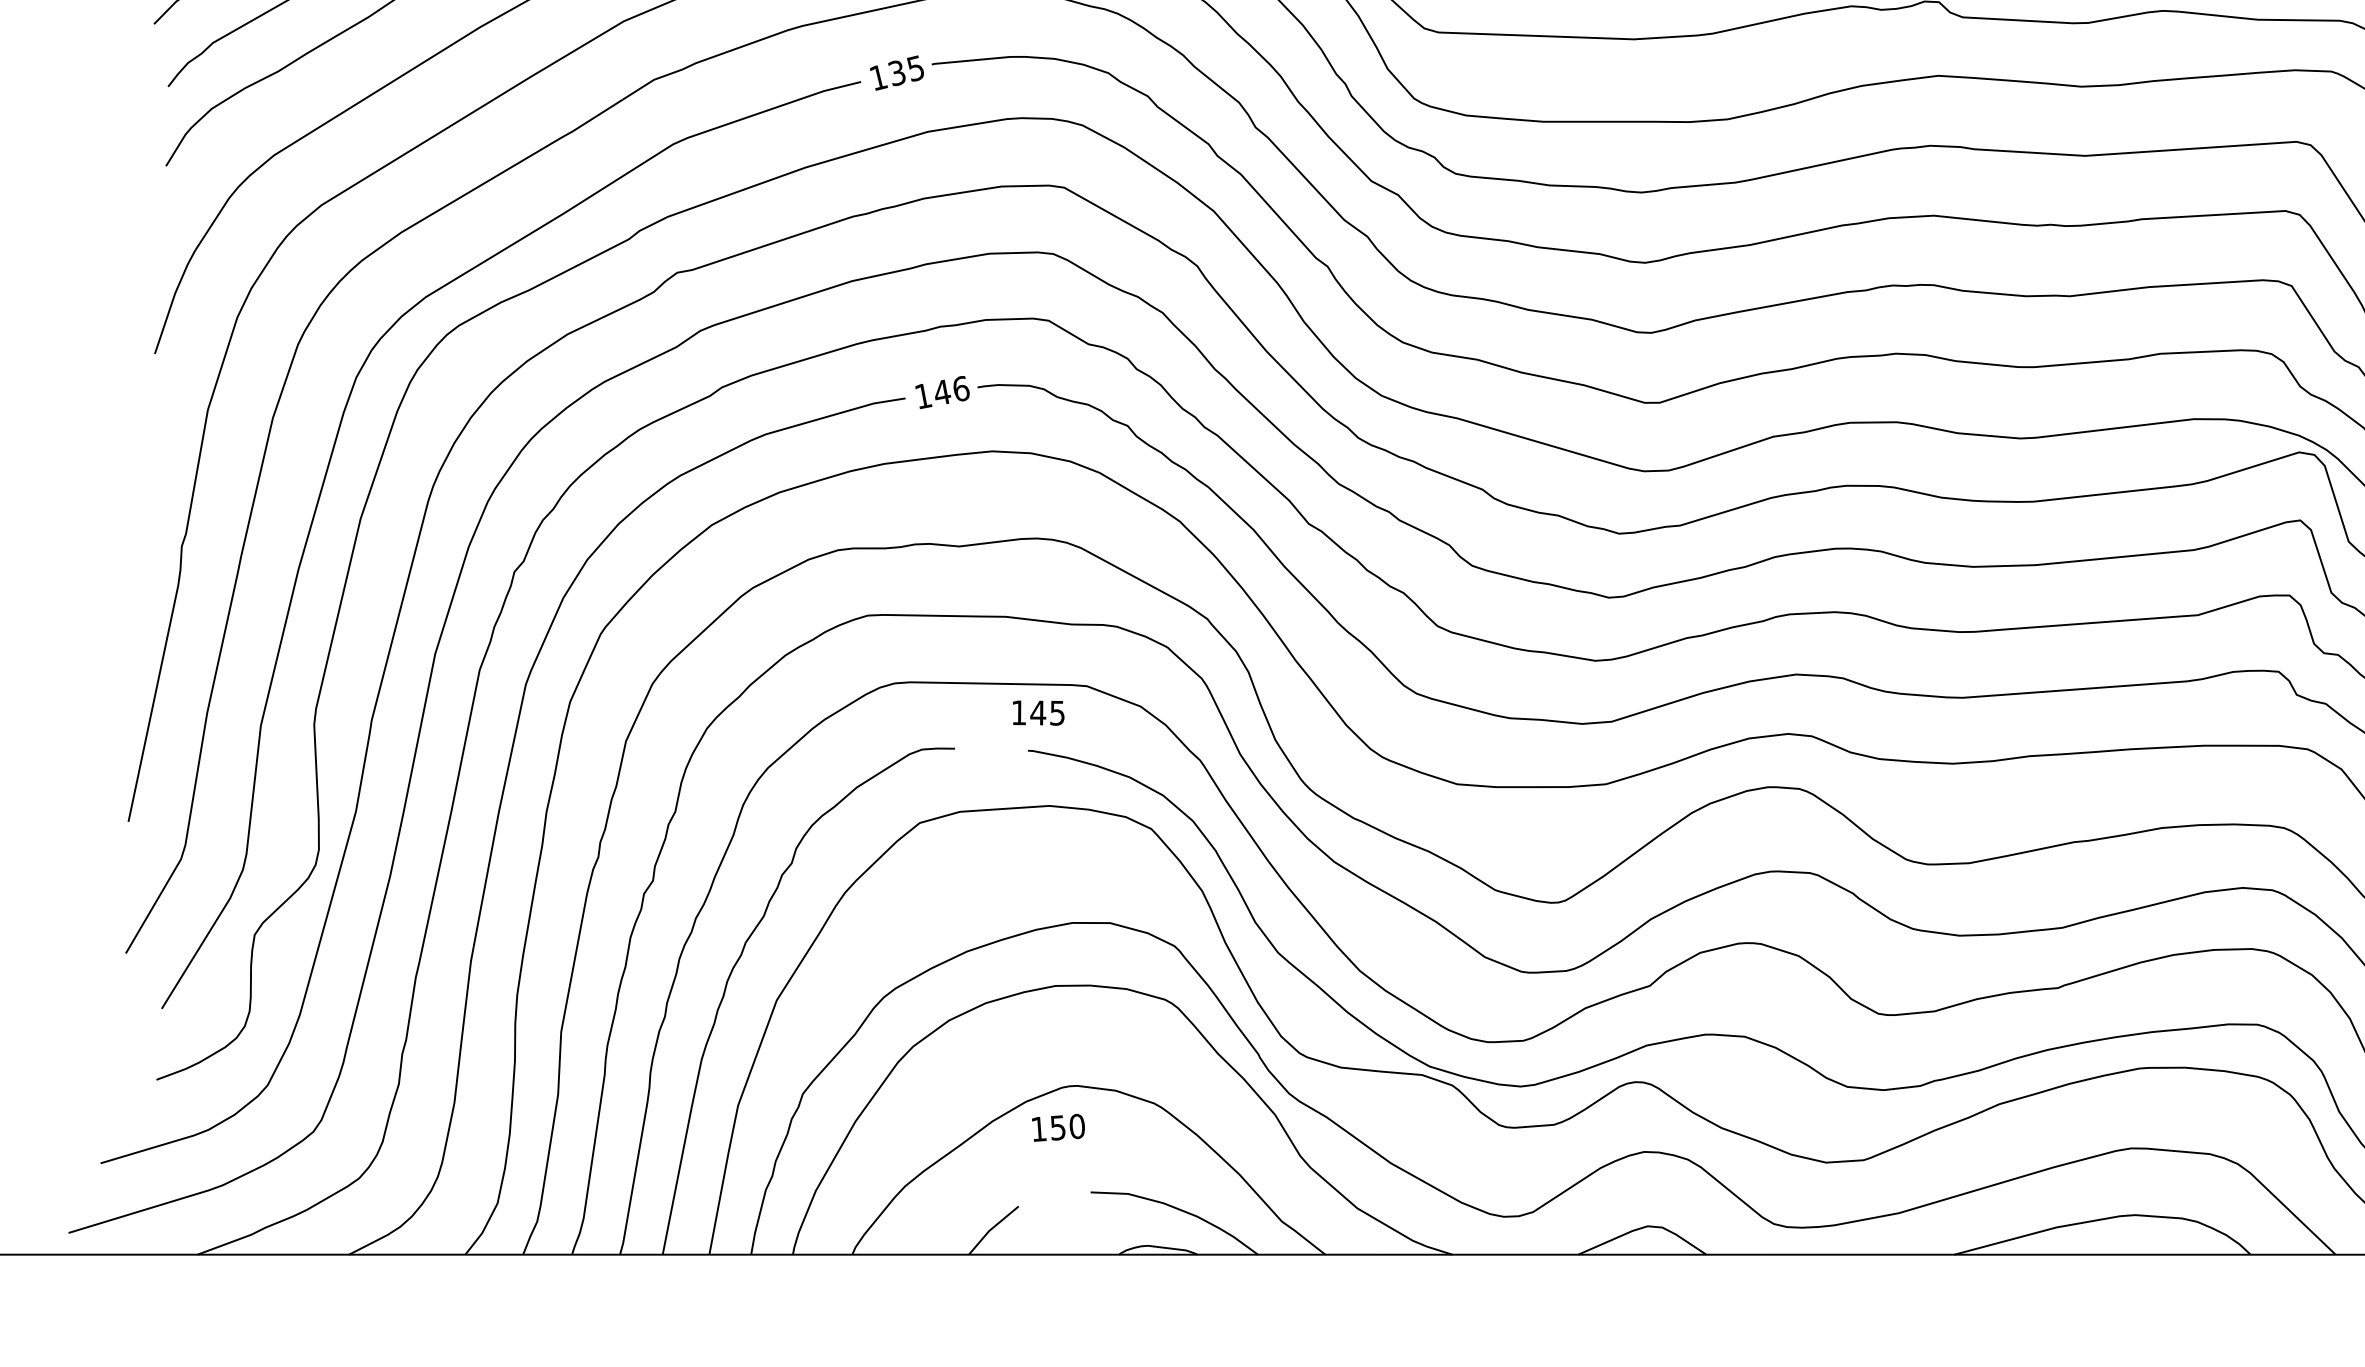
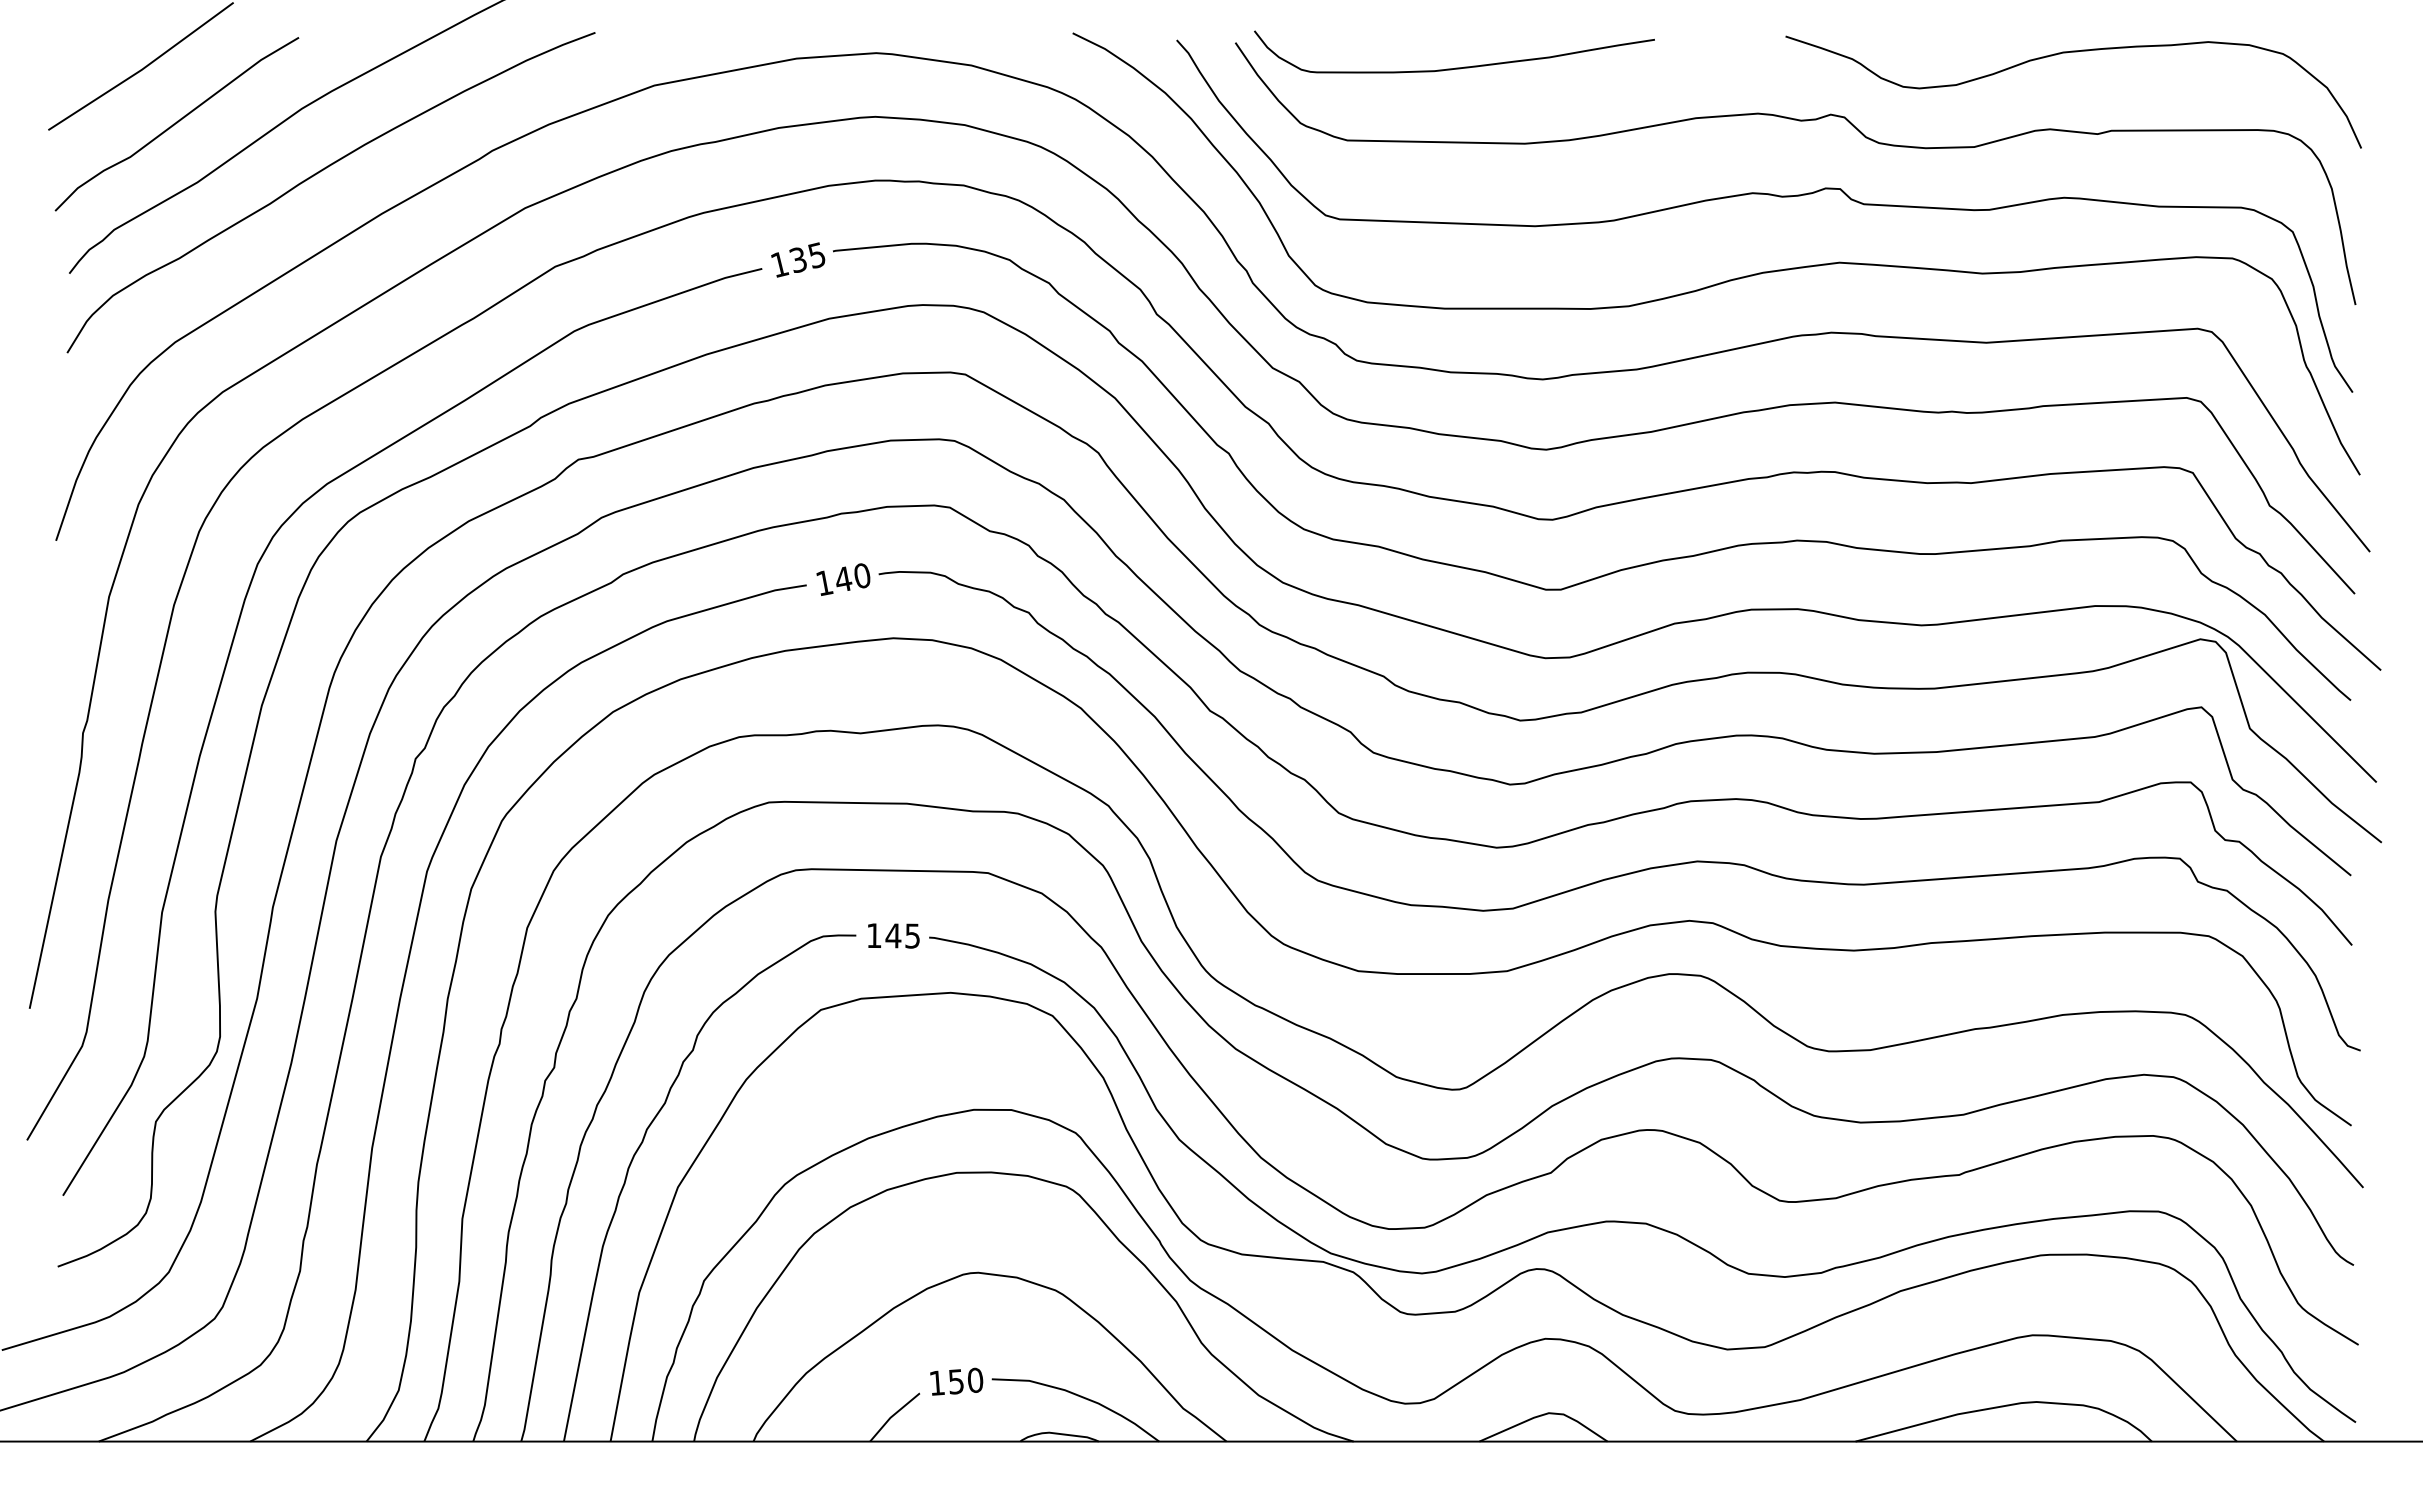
text: (961, 388) -> (862, 575), 146 -> 140
text: (1038, 712) -> (893, 935), moved
text: (1058, 1127) -> (956, 1381), moved

